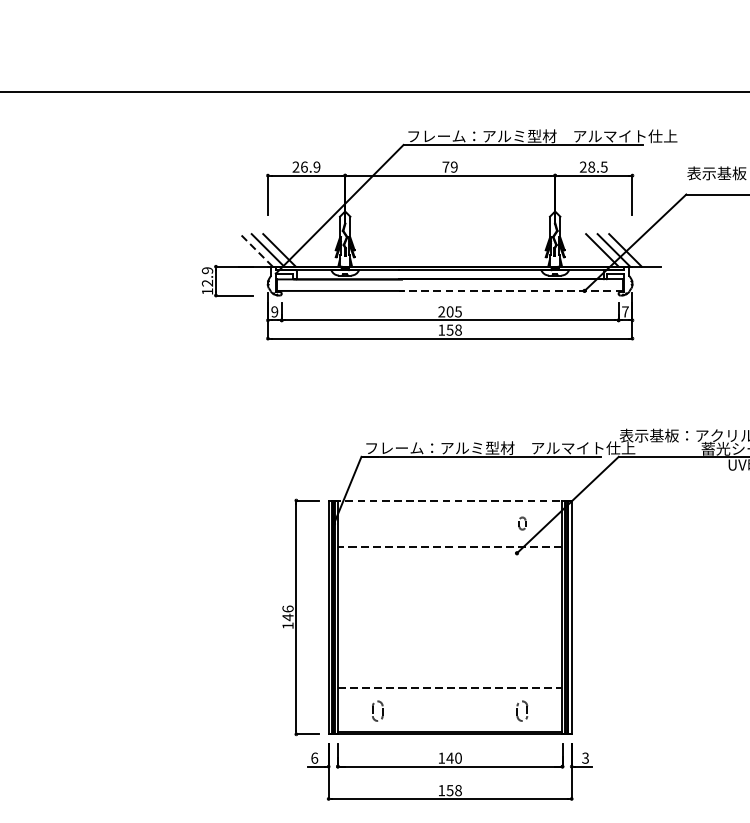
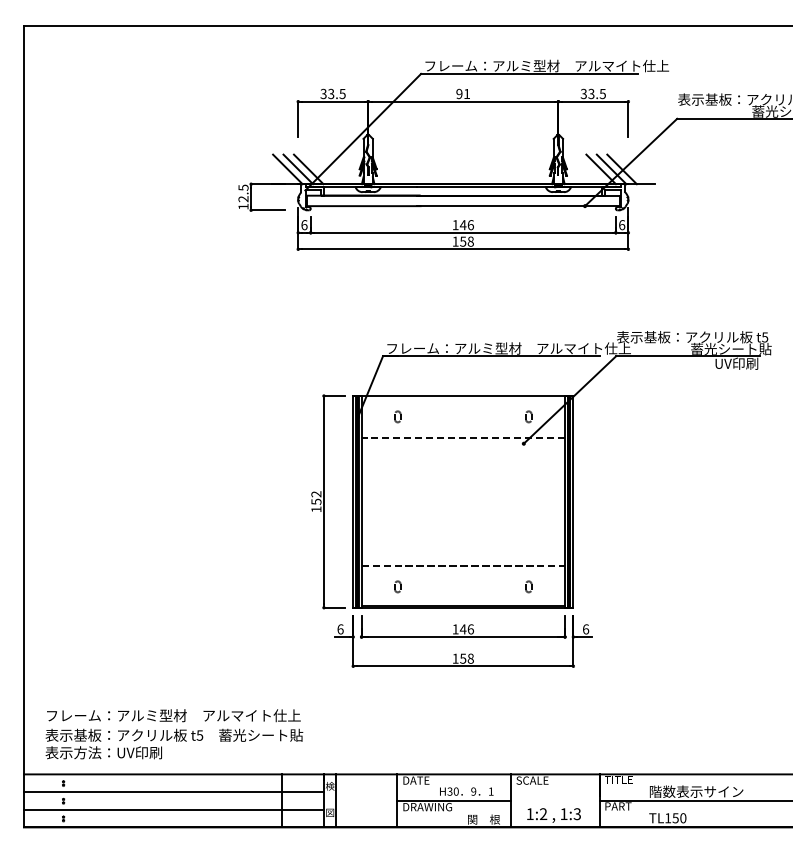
text: (305, 166) -> (332, 93), 26.9 -> 33.5
text: (450, 166) -> (463, 93), 79 -> 91
text: (587, 167) -> (587, 94), 28.5 -> 33.5
line: (256, 250) -> (287, 169), dashed -> solid
text: (207, 270) -> (243, 187), 12.9 -> 12.5
line: (511, 291) -> (518, 206), dashed -> solid
text: (274, 312) -> (304, 225), 9 -> 6
text: (449, 312) -> (462, 225), 205 -> 146
text: (625, 312) -> (622, 225), 7 -> 6
line: (449, 499) -> (462, 395), dashed -> solid
part: (377, 523) -> (397, 416), added
text: (288, 613) -> (316, 498), 146 -> 152
part: (377, 710) -> (397, 586), size x0.62
part: (522, 710) -> (528, 586), size x0.62
text: (458, 758) -> (470, 629), 140 -> 146
text: (585, 758) -> (585, 629), 3 -> 6

